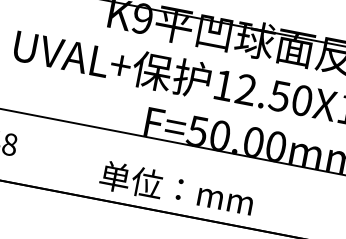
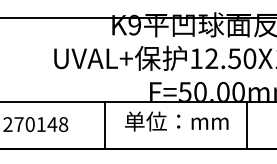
line: (71, 157) -> (105, 125), added
text: (176, 188) -> (176, 121), moved
line: (279, 198) -> (247, 125), added

